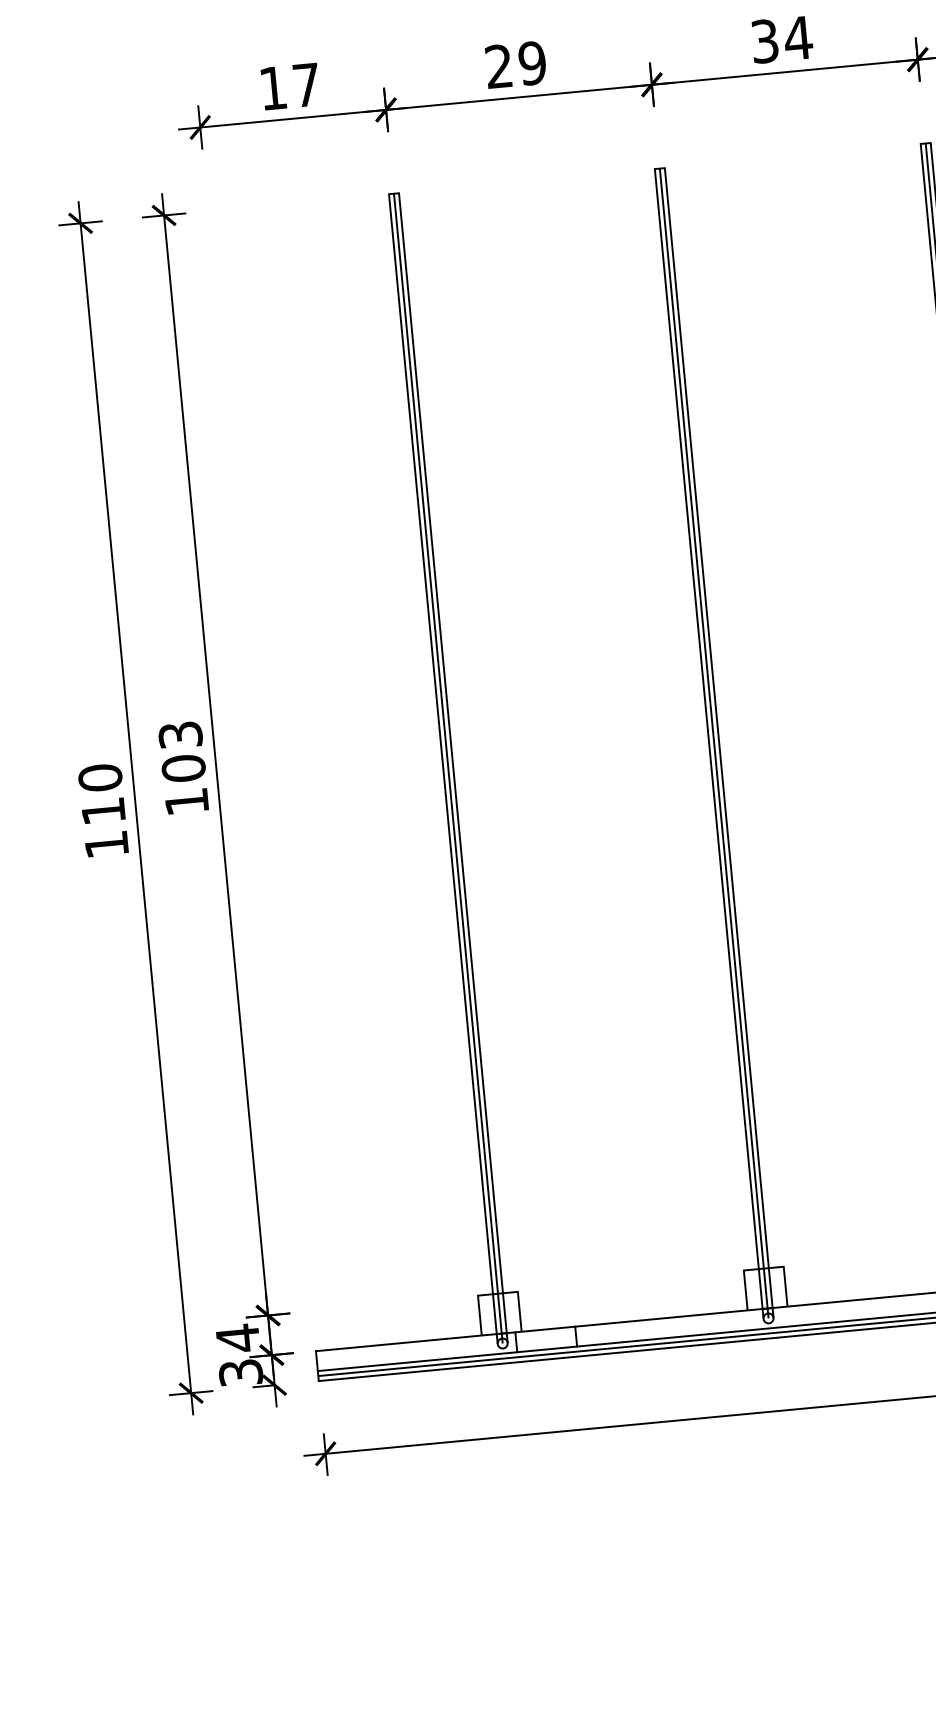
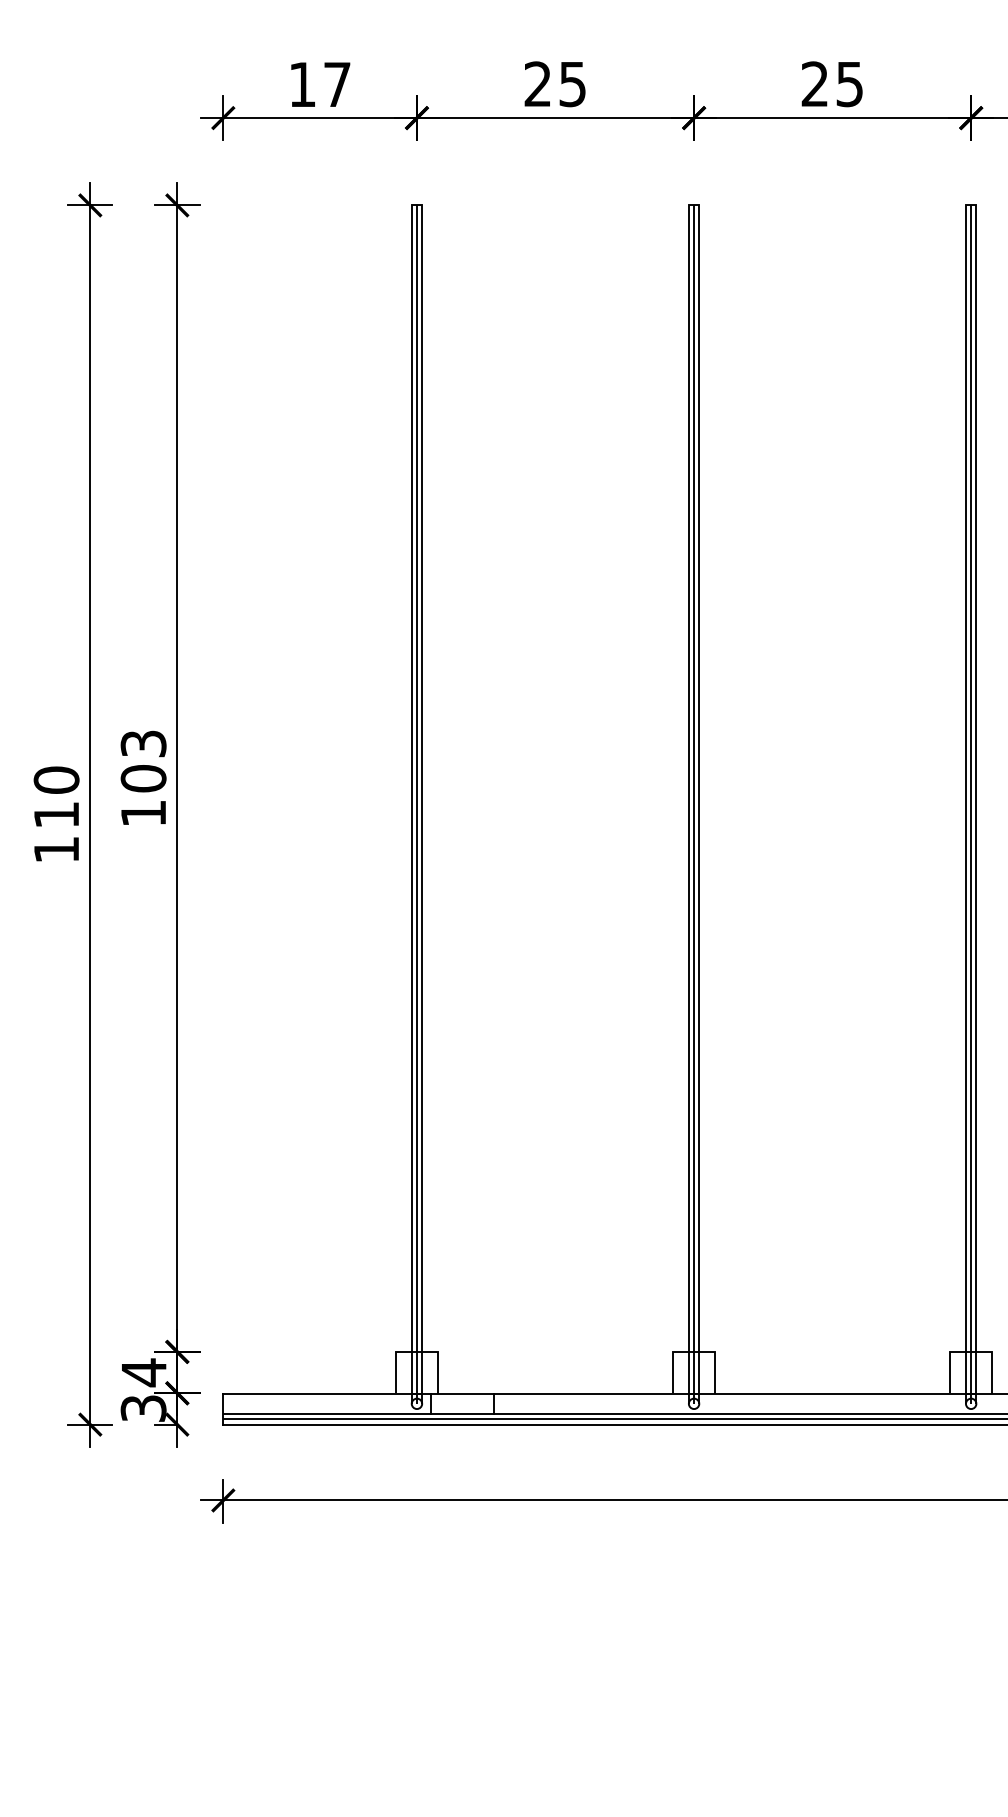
text: (781, 40) -> (832, 84), 34 -> 25
text: (532, 63) -> (572, 84), 29 -> 25

